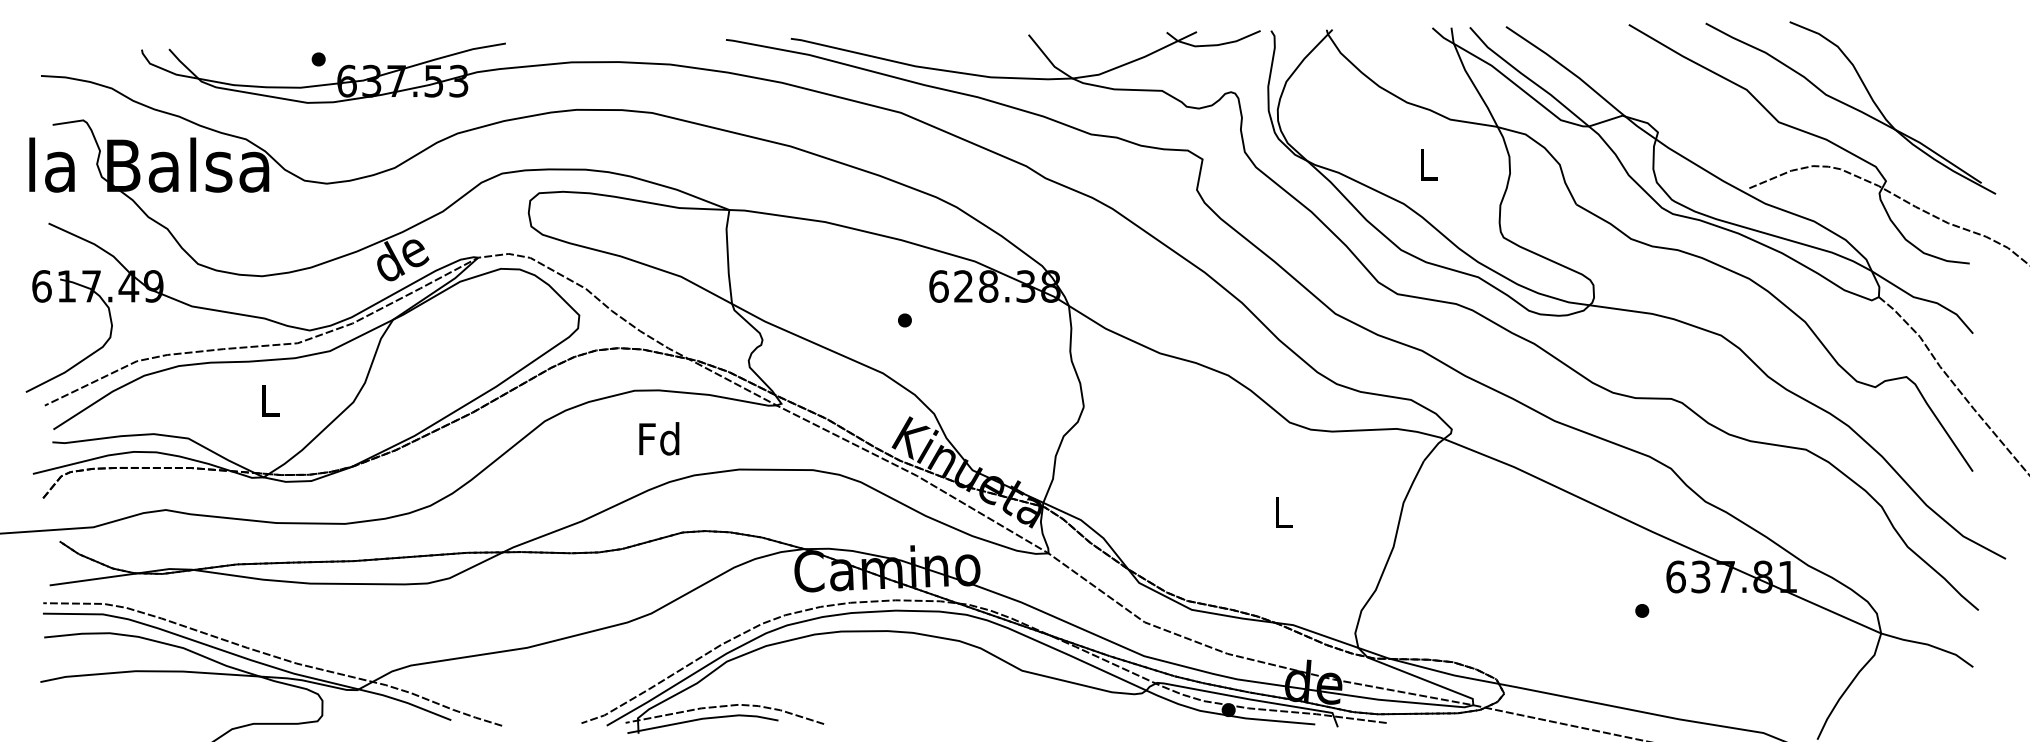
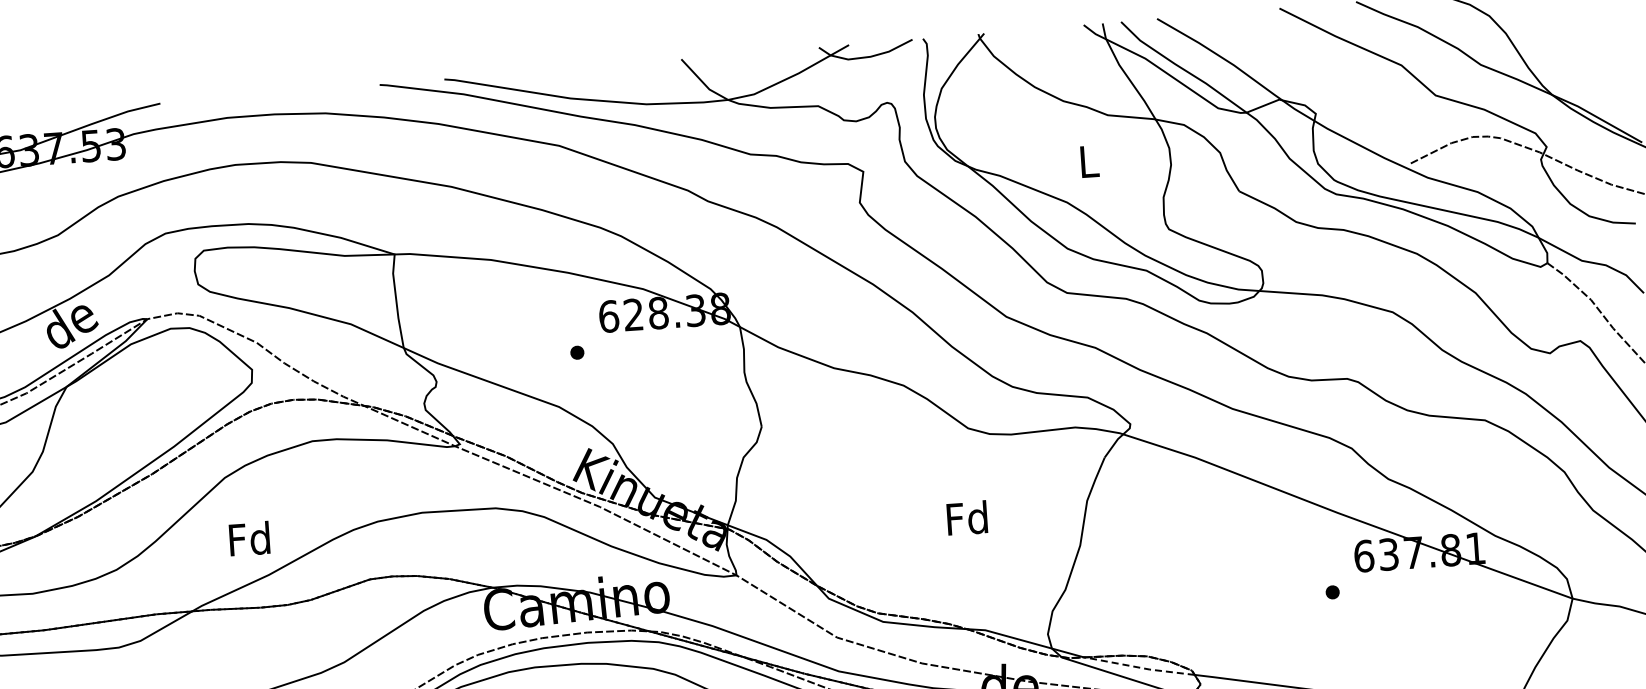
text: (659, 438) -> (249, 538), moved
text: (1282, 511) -> (967, 517), L -> Fd
line: (1445, 673) -> (1140, 668), solid -> dashed

